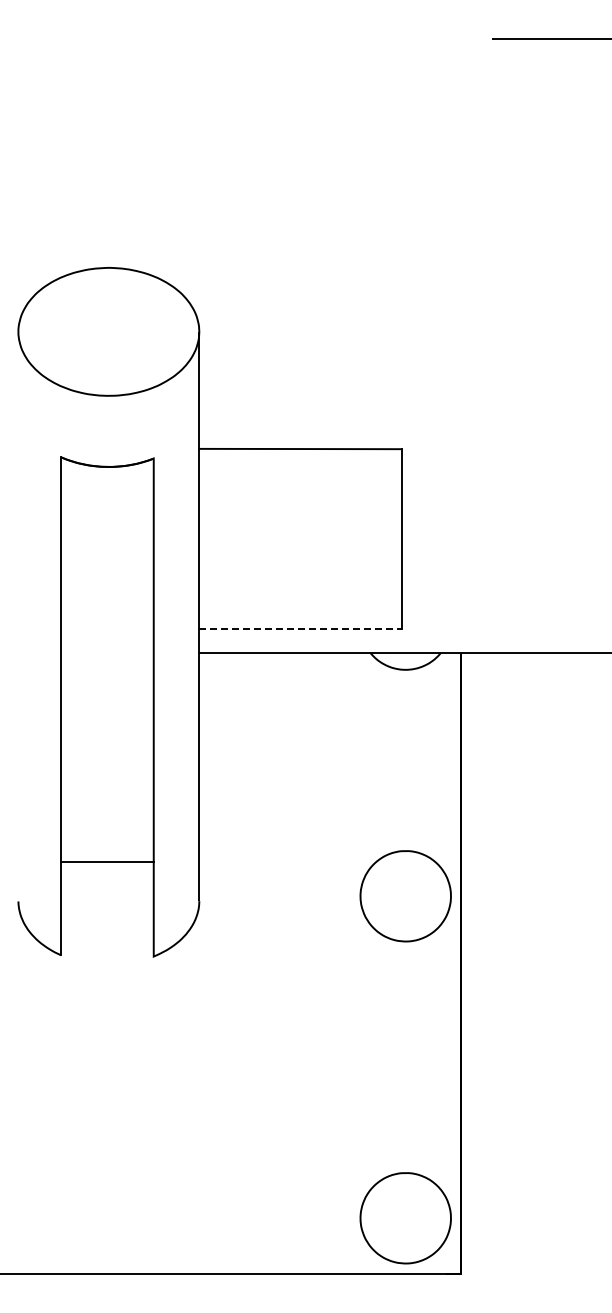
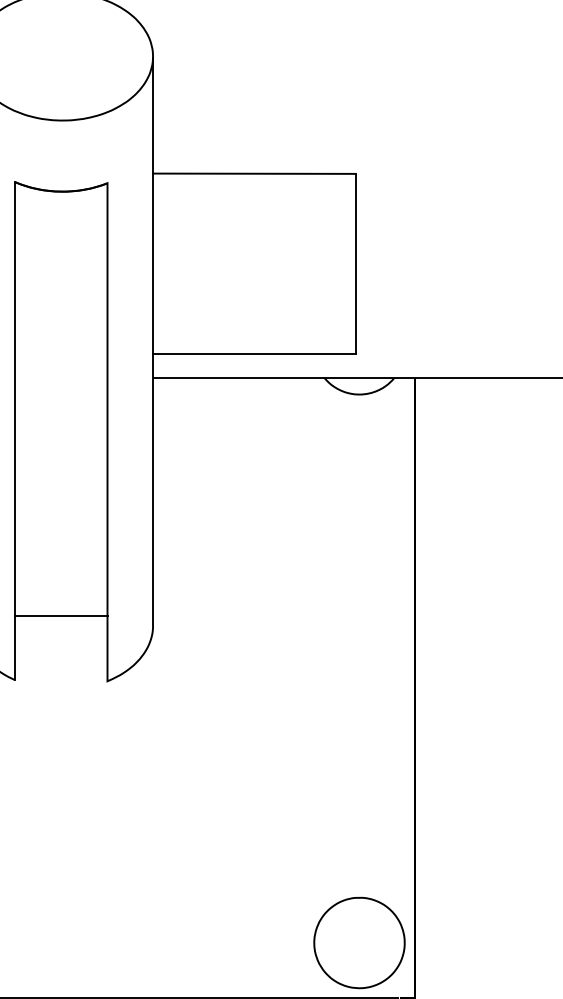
line: (301, 629) -> (255, 354), dashed -> solid
line: (107, 862) -> (61, 616), moved
part: (405, 896) -> (359, 621), removed

